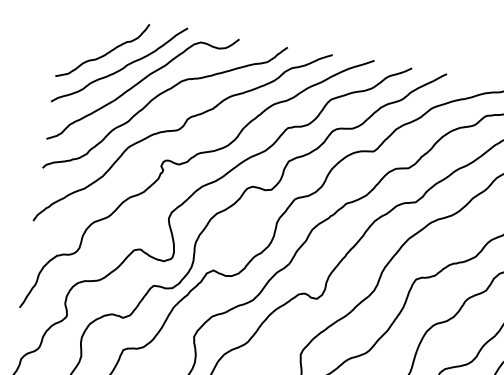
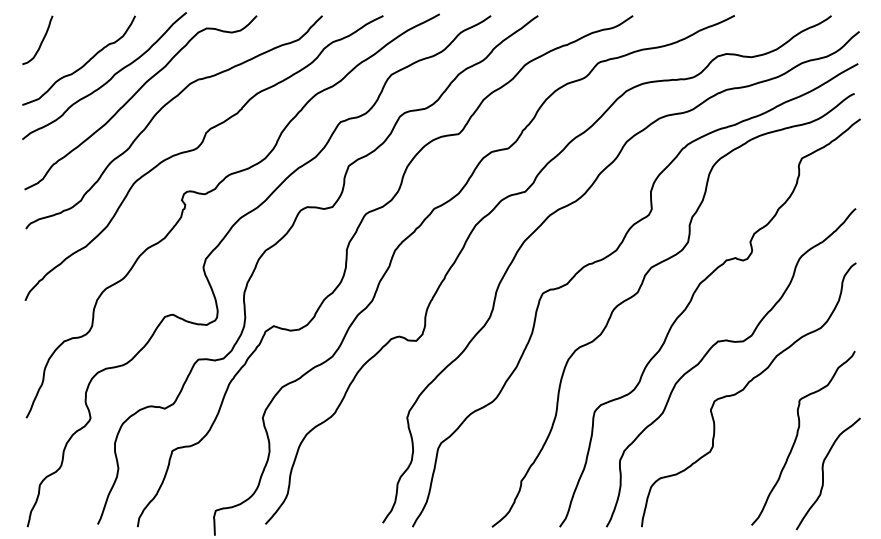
curve: (77, 30) -> (41, 40), added

